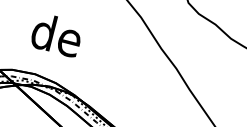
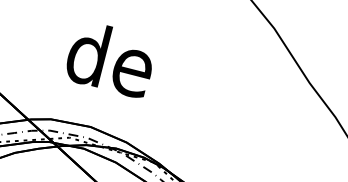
text: (55, 36) -> (108, 61), moved

